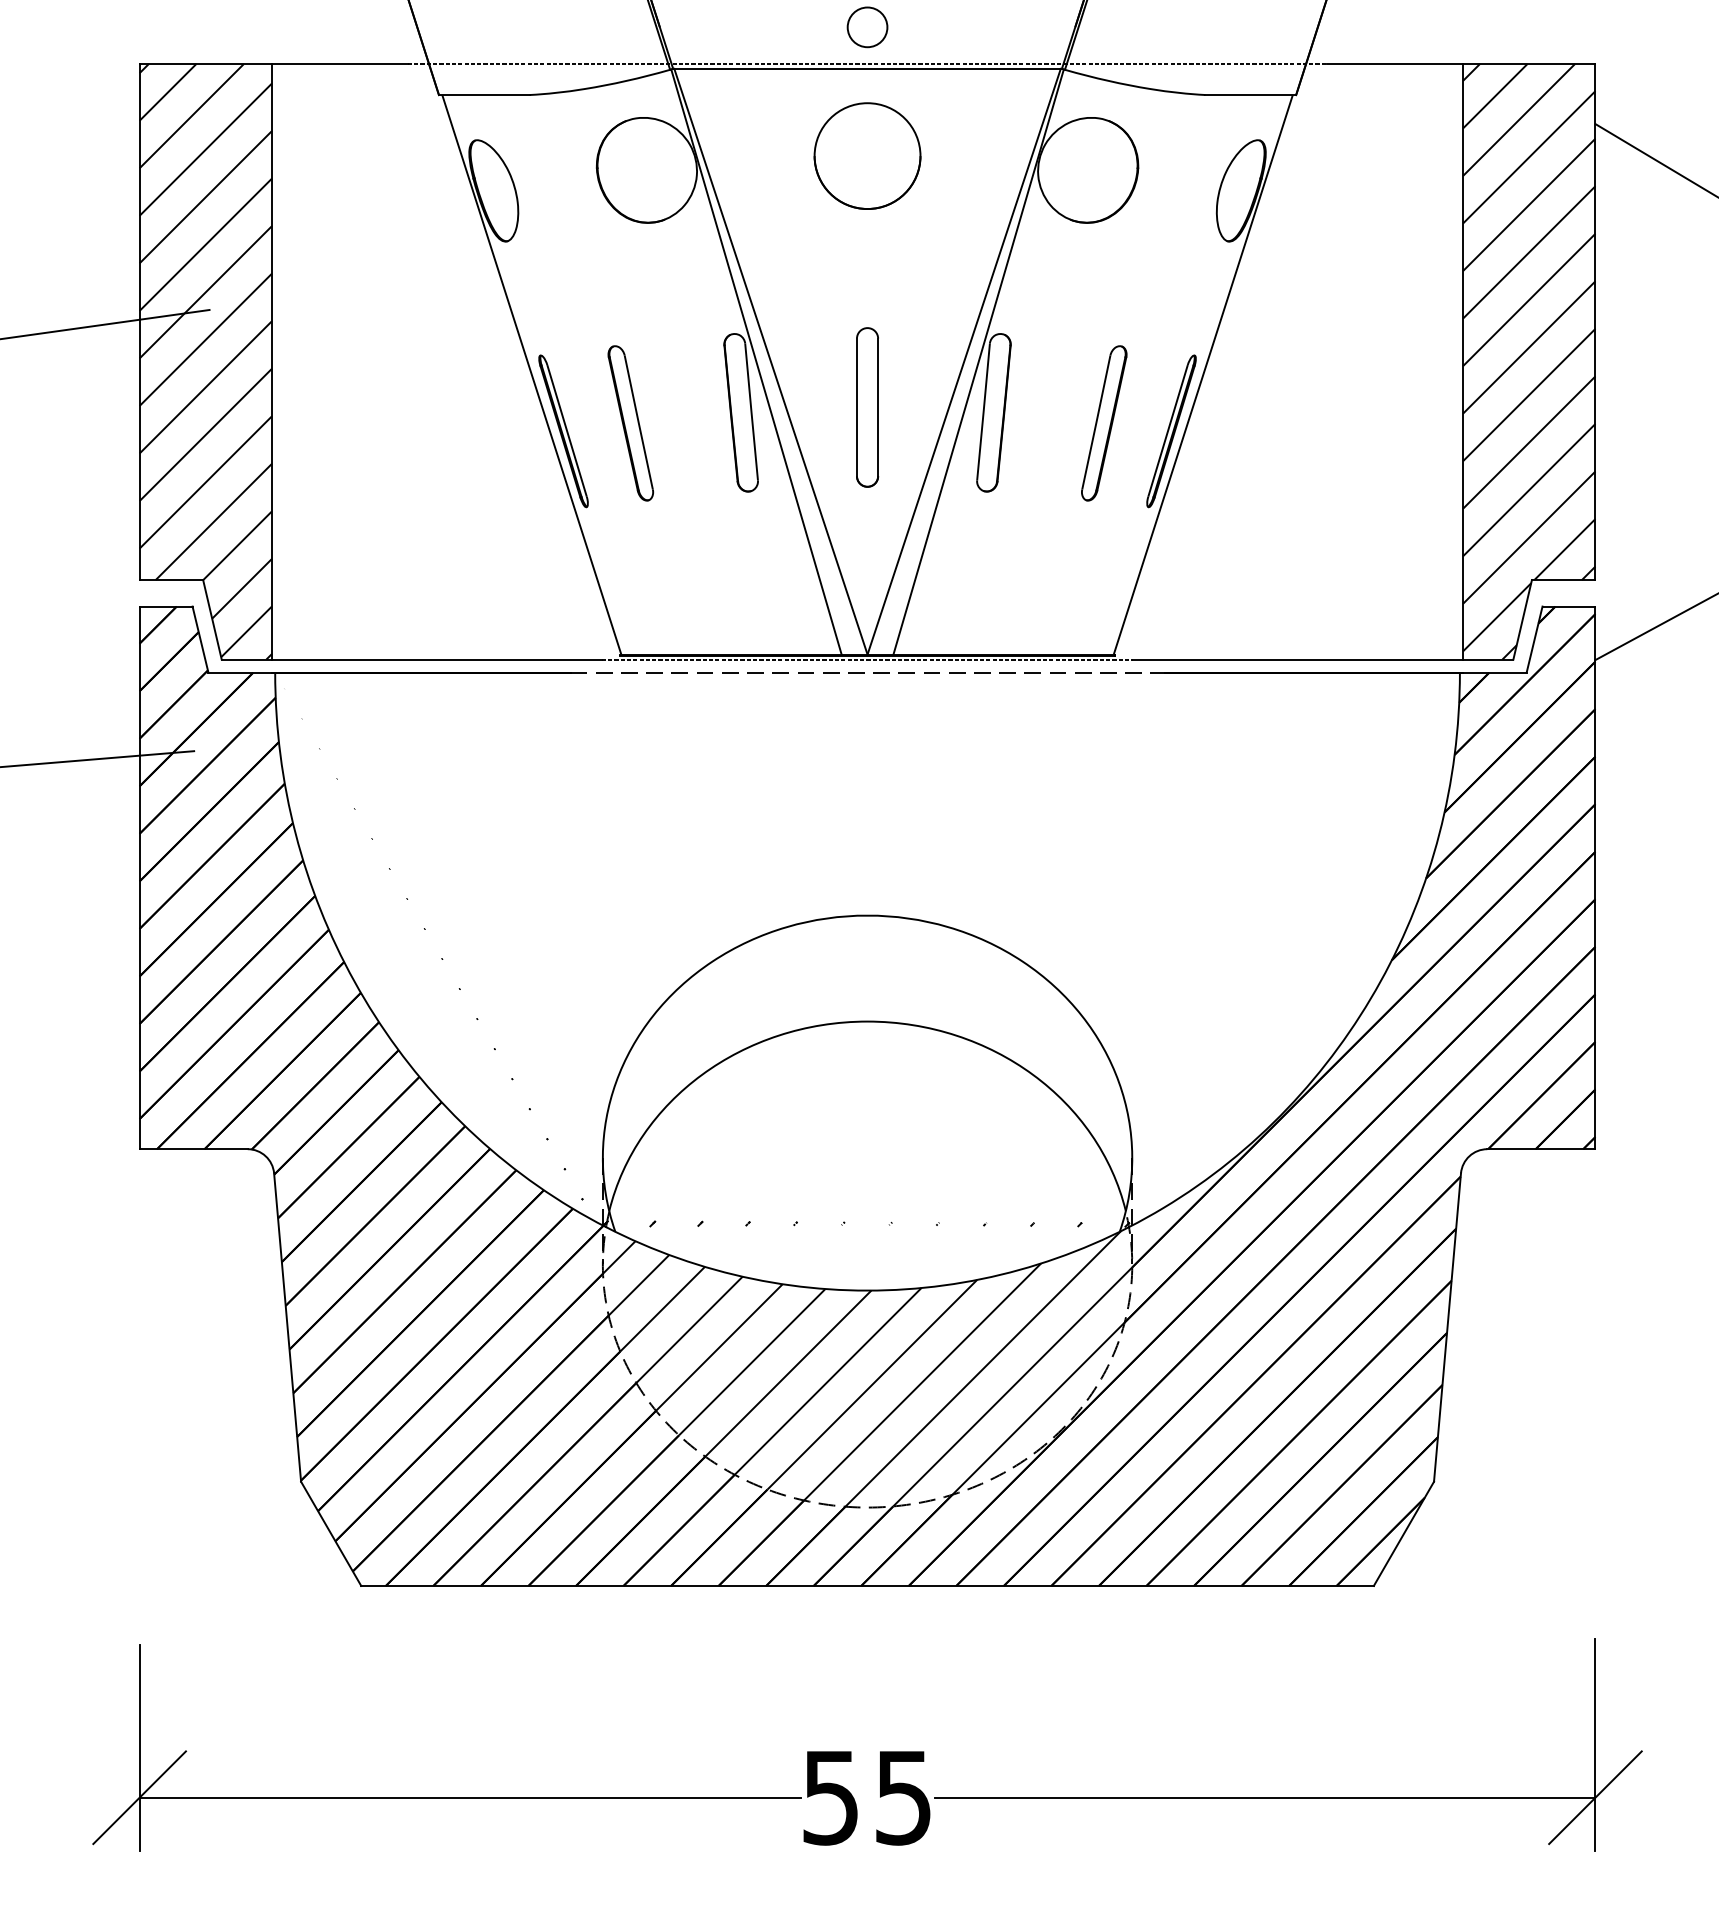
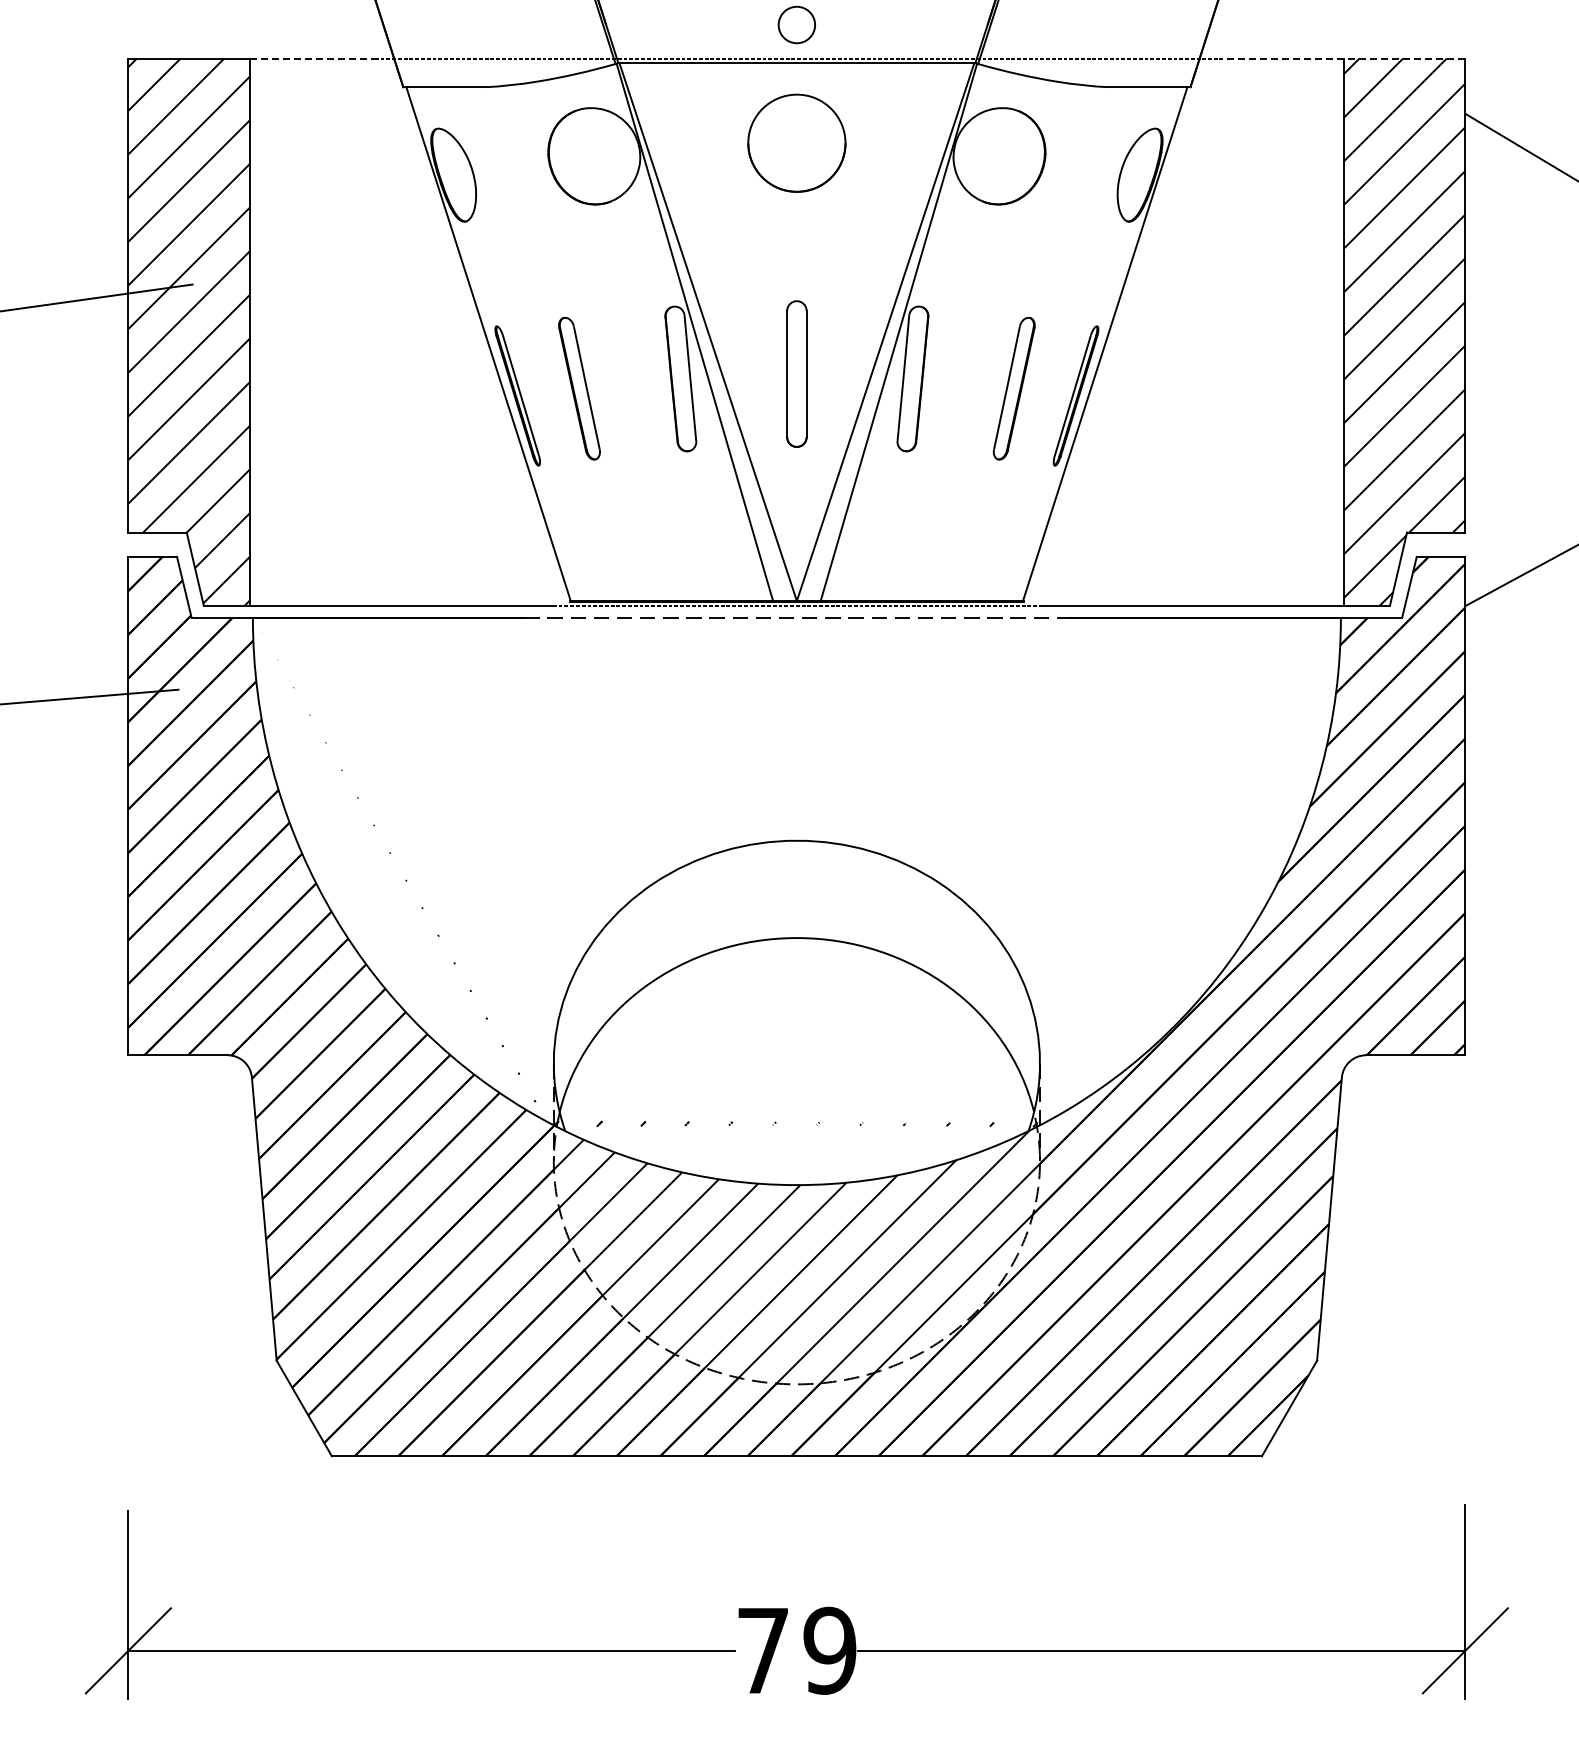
line: (340, 63) -> (312, 58), solid -> dashed
line: (1460, 63) -> (1341, 58), solid -> dashed
text: (868, 1797) -> (797, 1650), 55 -> 79

